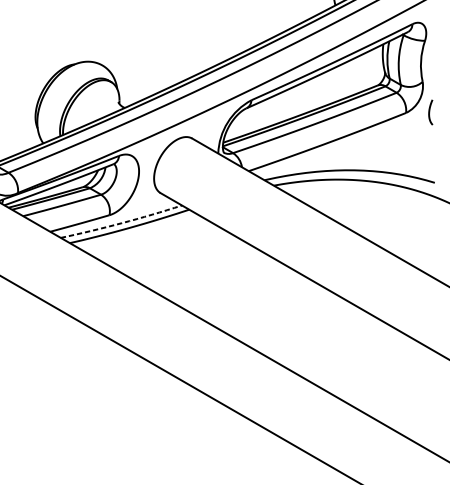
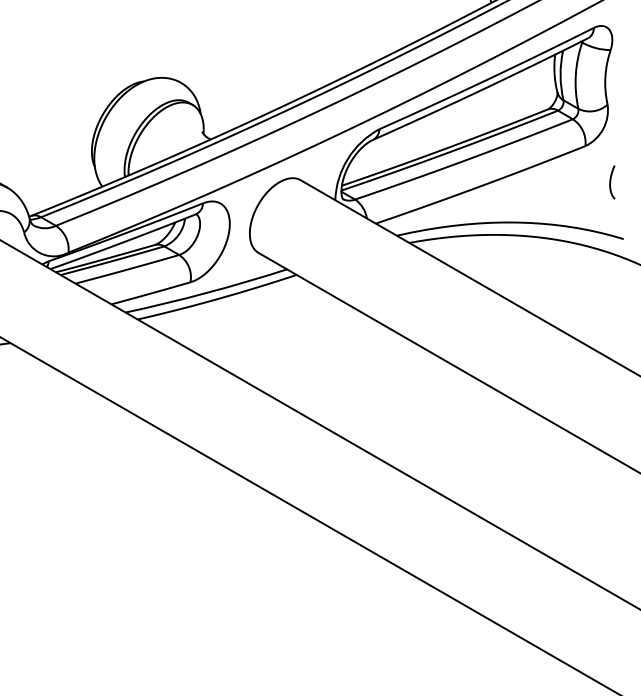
curve: (430, 112) -> (611, 182), moved
arc: (121, 222) -> (206, 292), dashed -> solid

